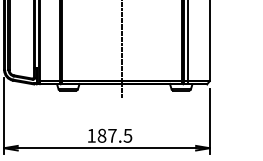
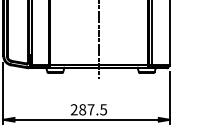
text: (90, 135) -> (73, 109), 187.5 -> 287.5

